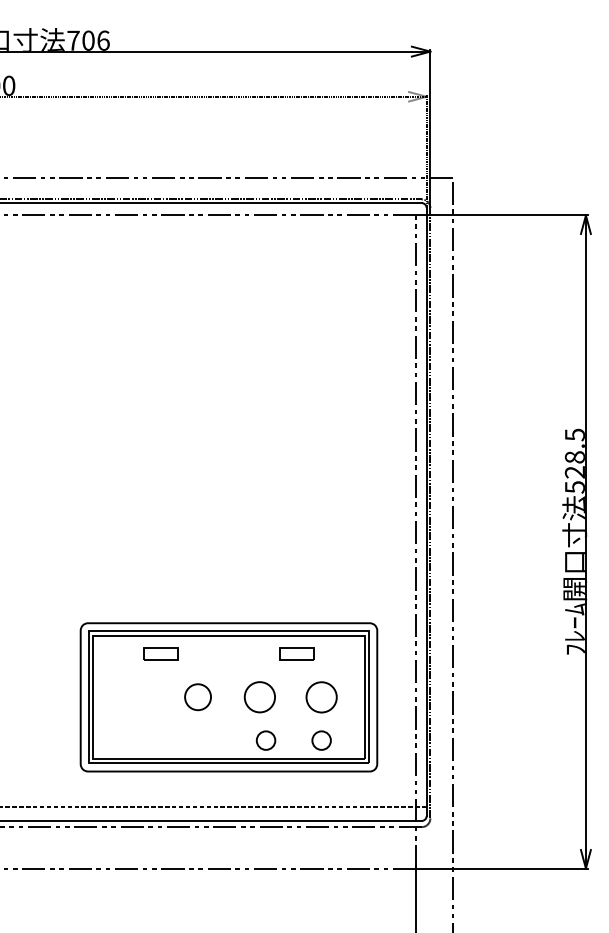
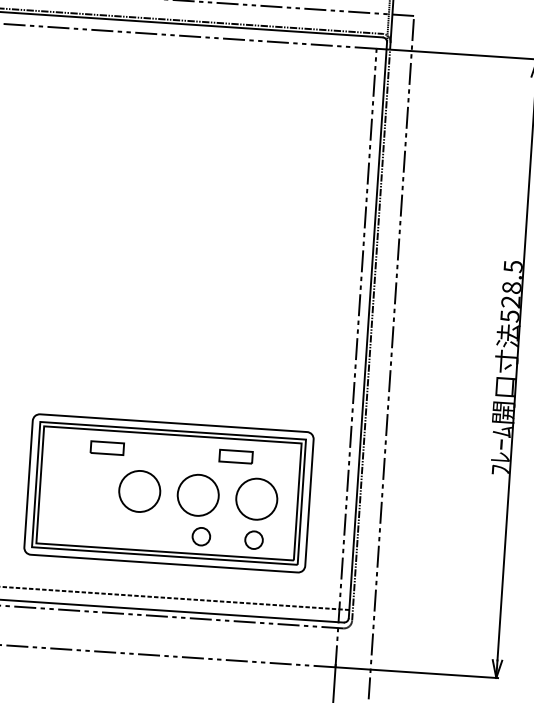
circle: (197, 696) -> (139, 490), size x1.67
circle: (259, 696) -> (197, 494), size x1.43
circle: (321, 697) -> (256, 499), size x1.43

